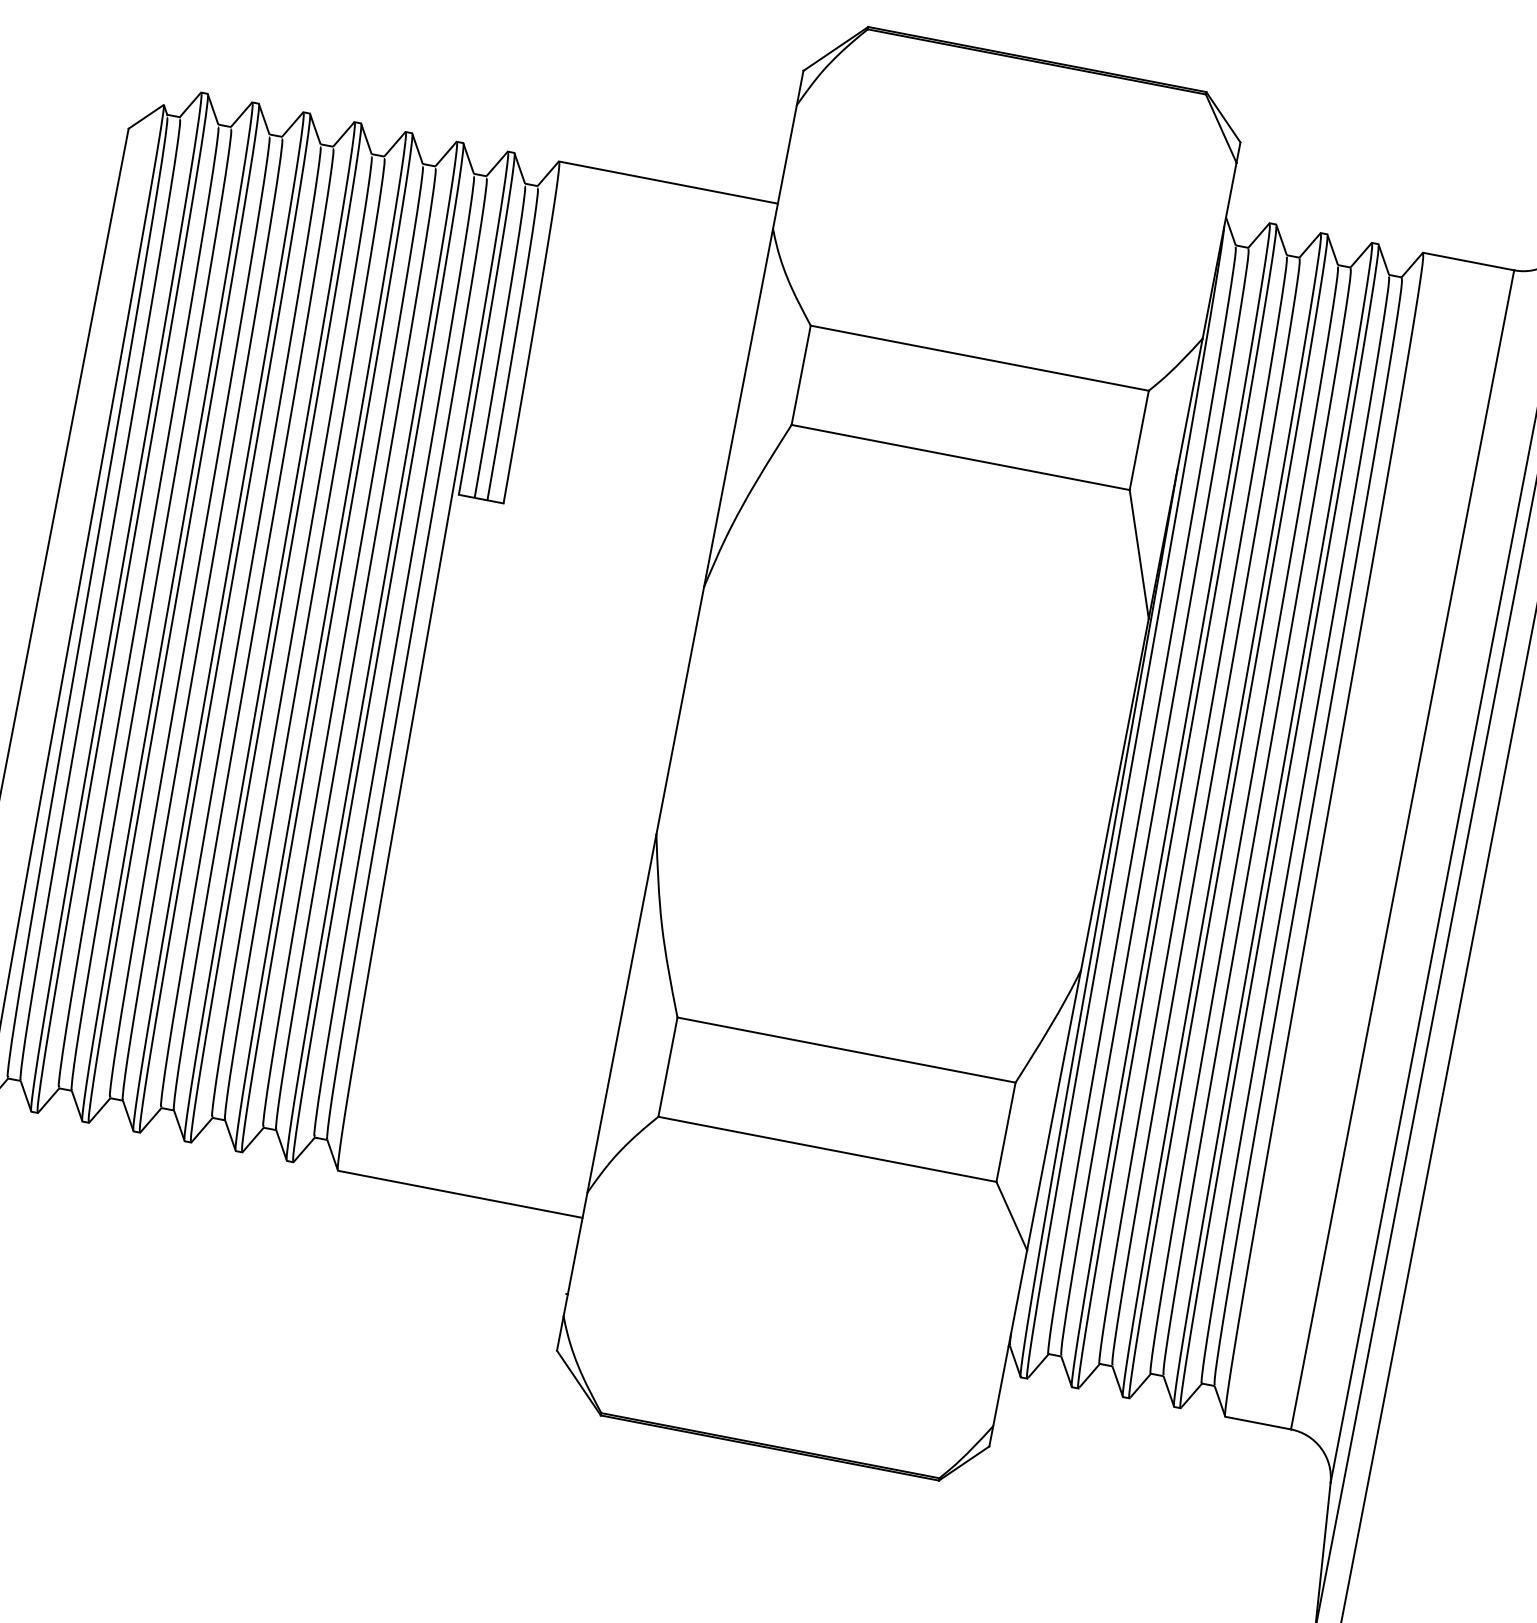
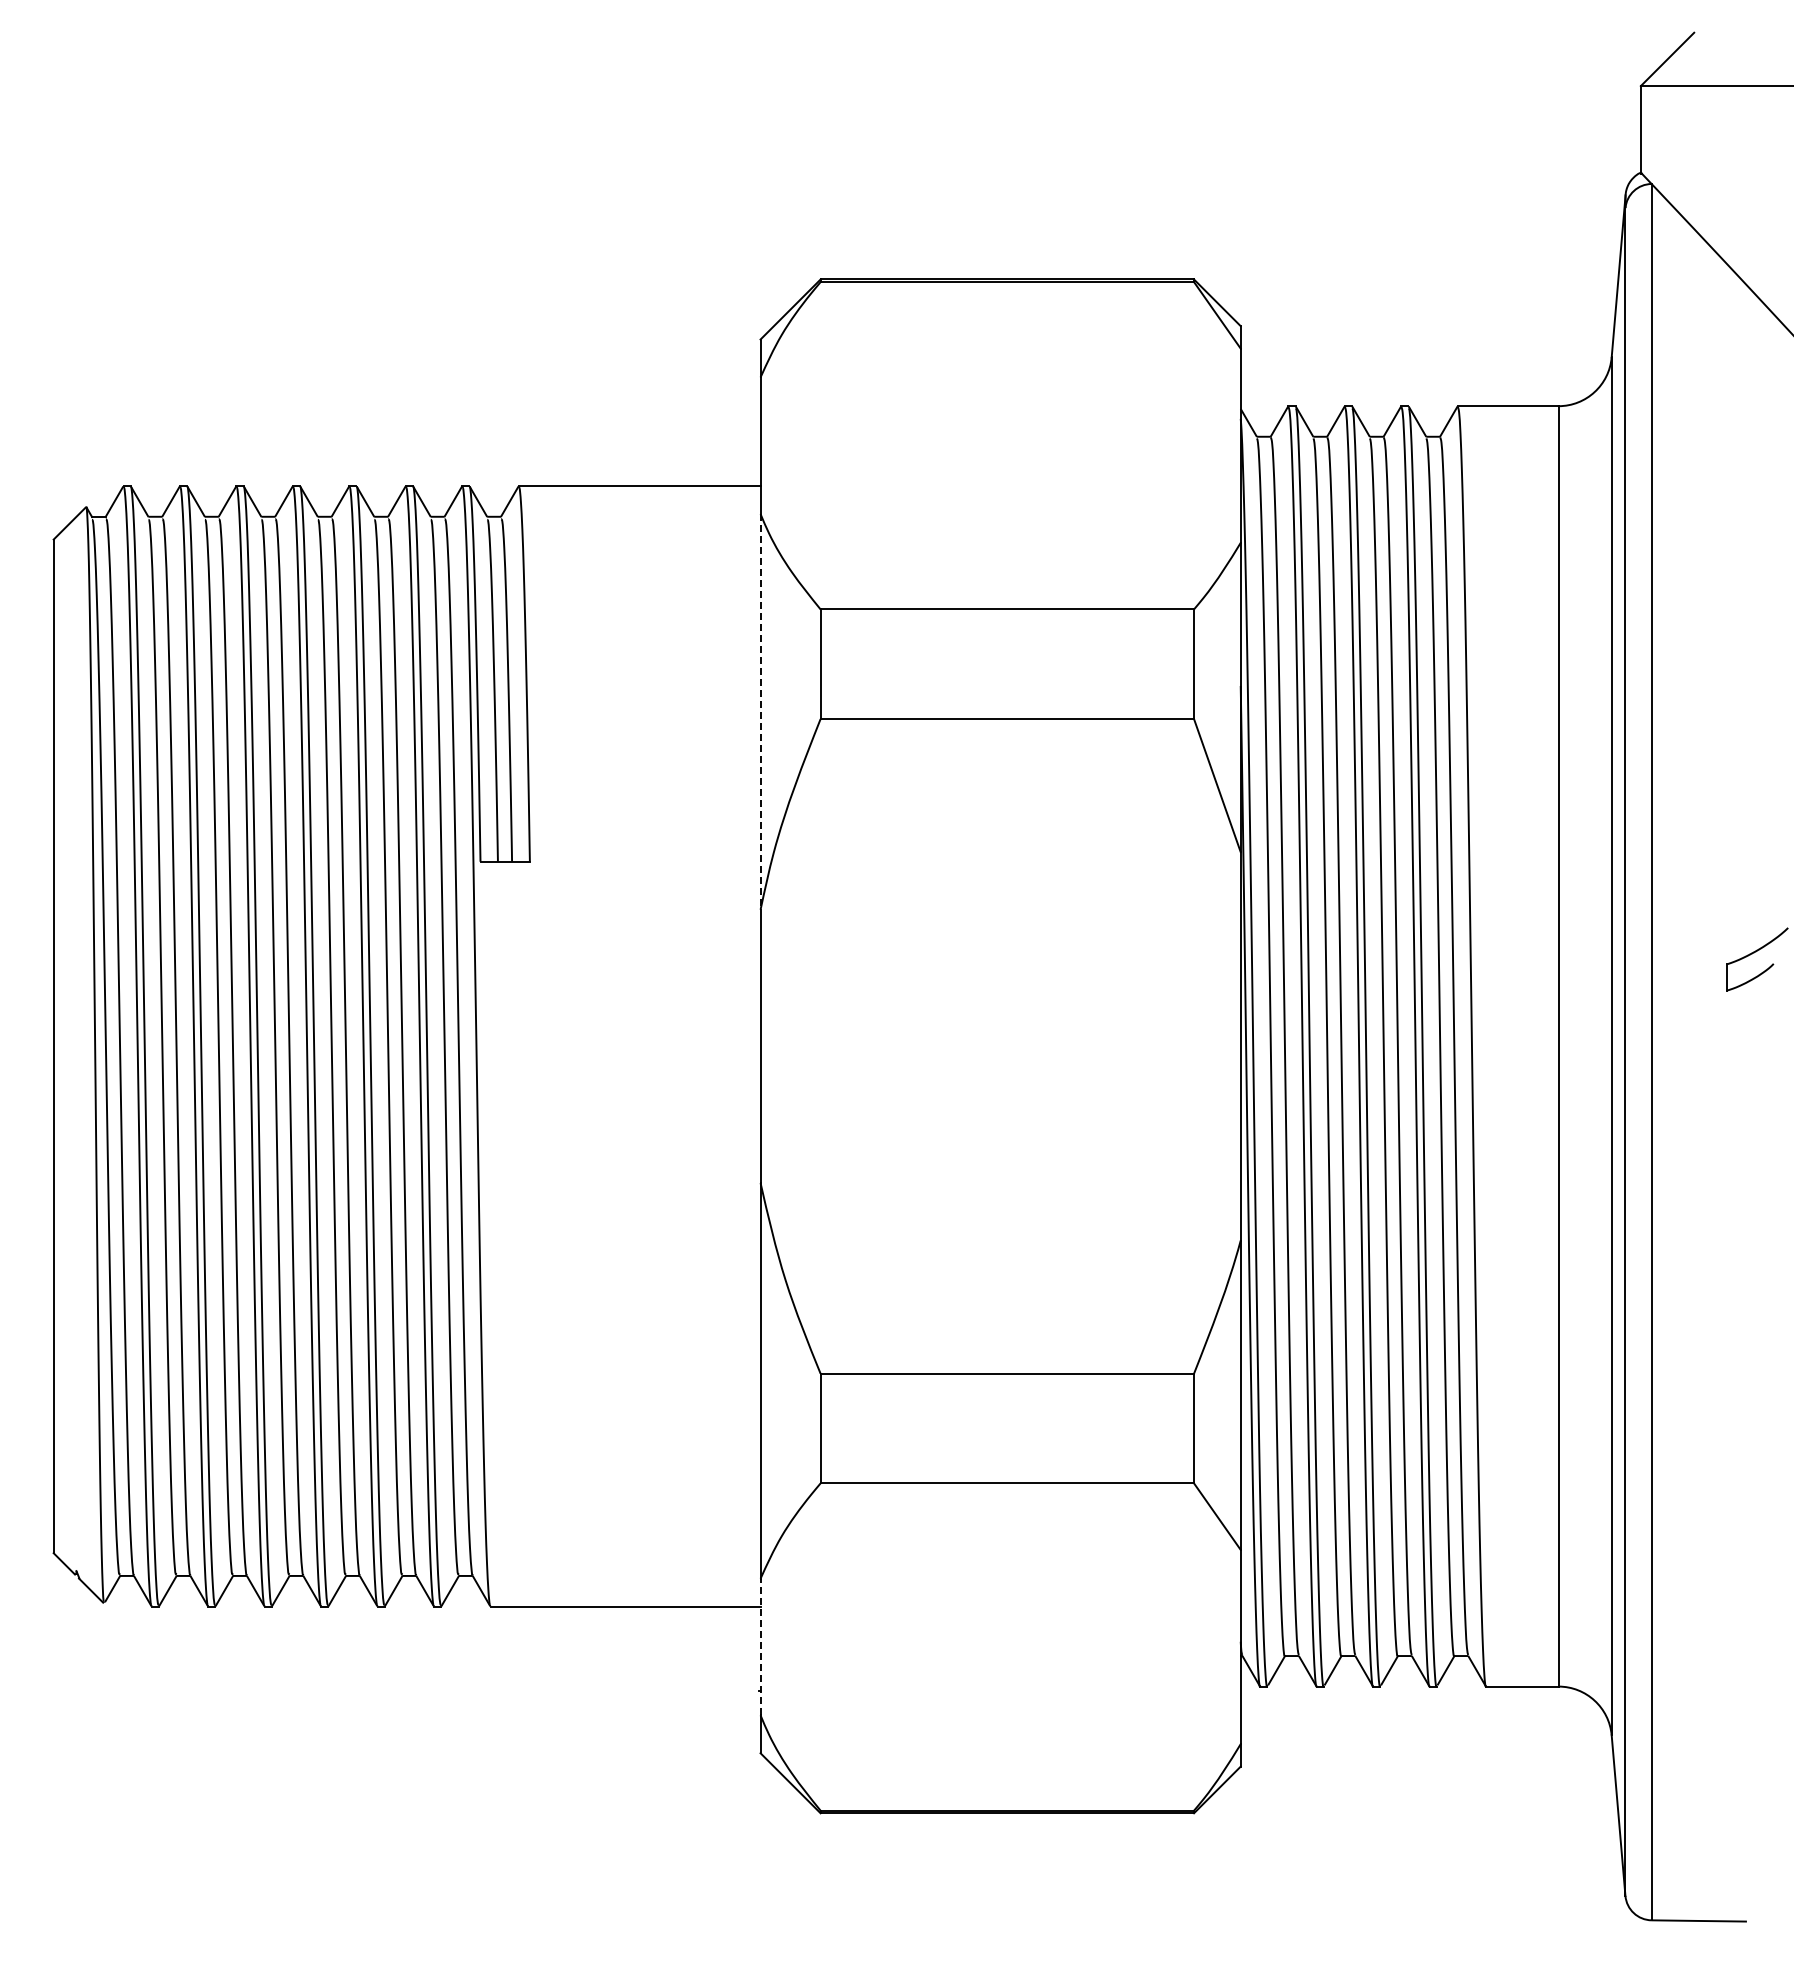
line: (738, 407) -> (760, 711), solid -> dashed
line: (575, 1254) -> (760, 1646), solid -> dashed

